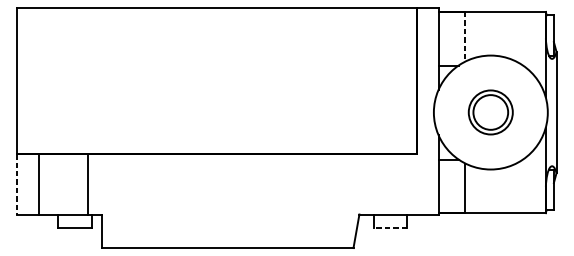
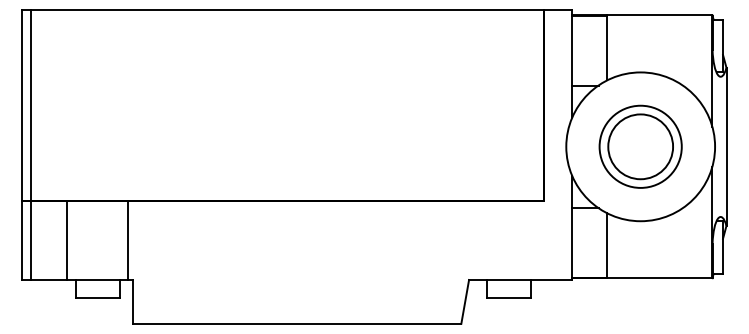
line: (465, 37) -> (607, 48), dashed -> solid
line: (24, 110) -> (31, 144), added
part: (490, 112) -> (640, 146), size x1.43
line: (38, 184) -> (67, 240), moved
line: (87, 184) -> (128, 240), moved
line: (17, 185) -> (22, 241), dashed -> solid
line: (390, 227) -> (509, 297), dashed -> solid

